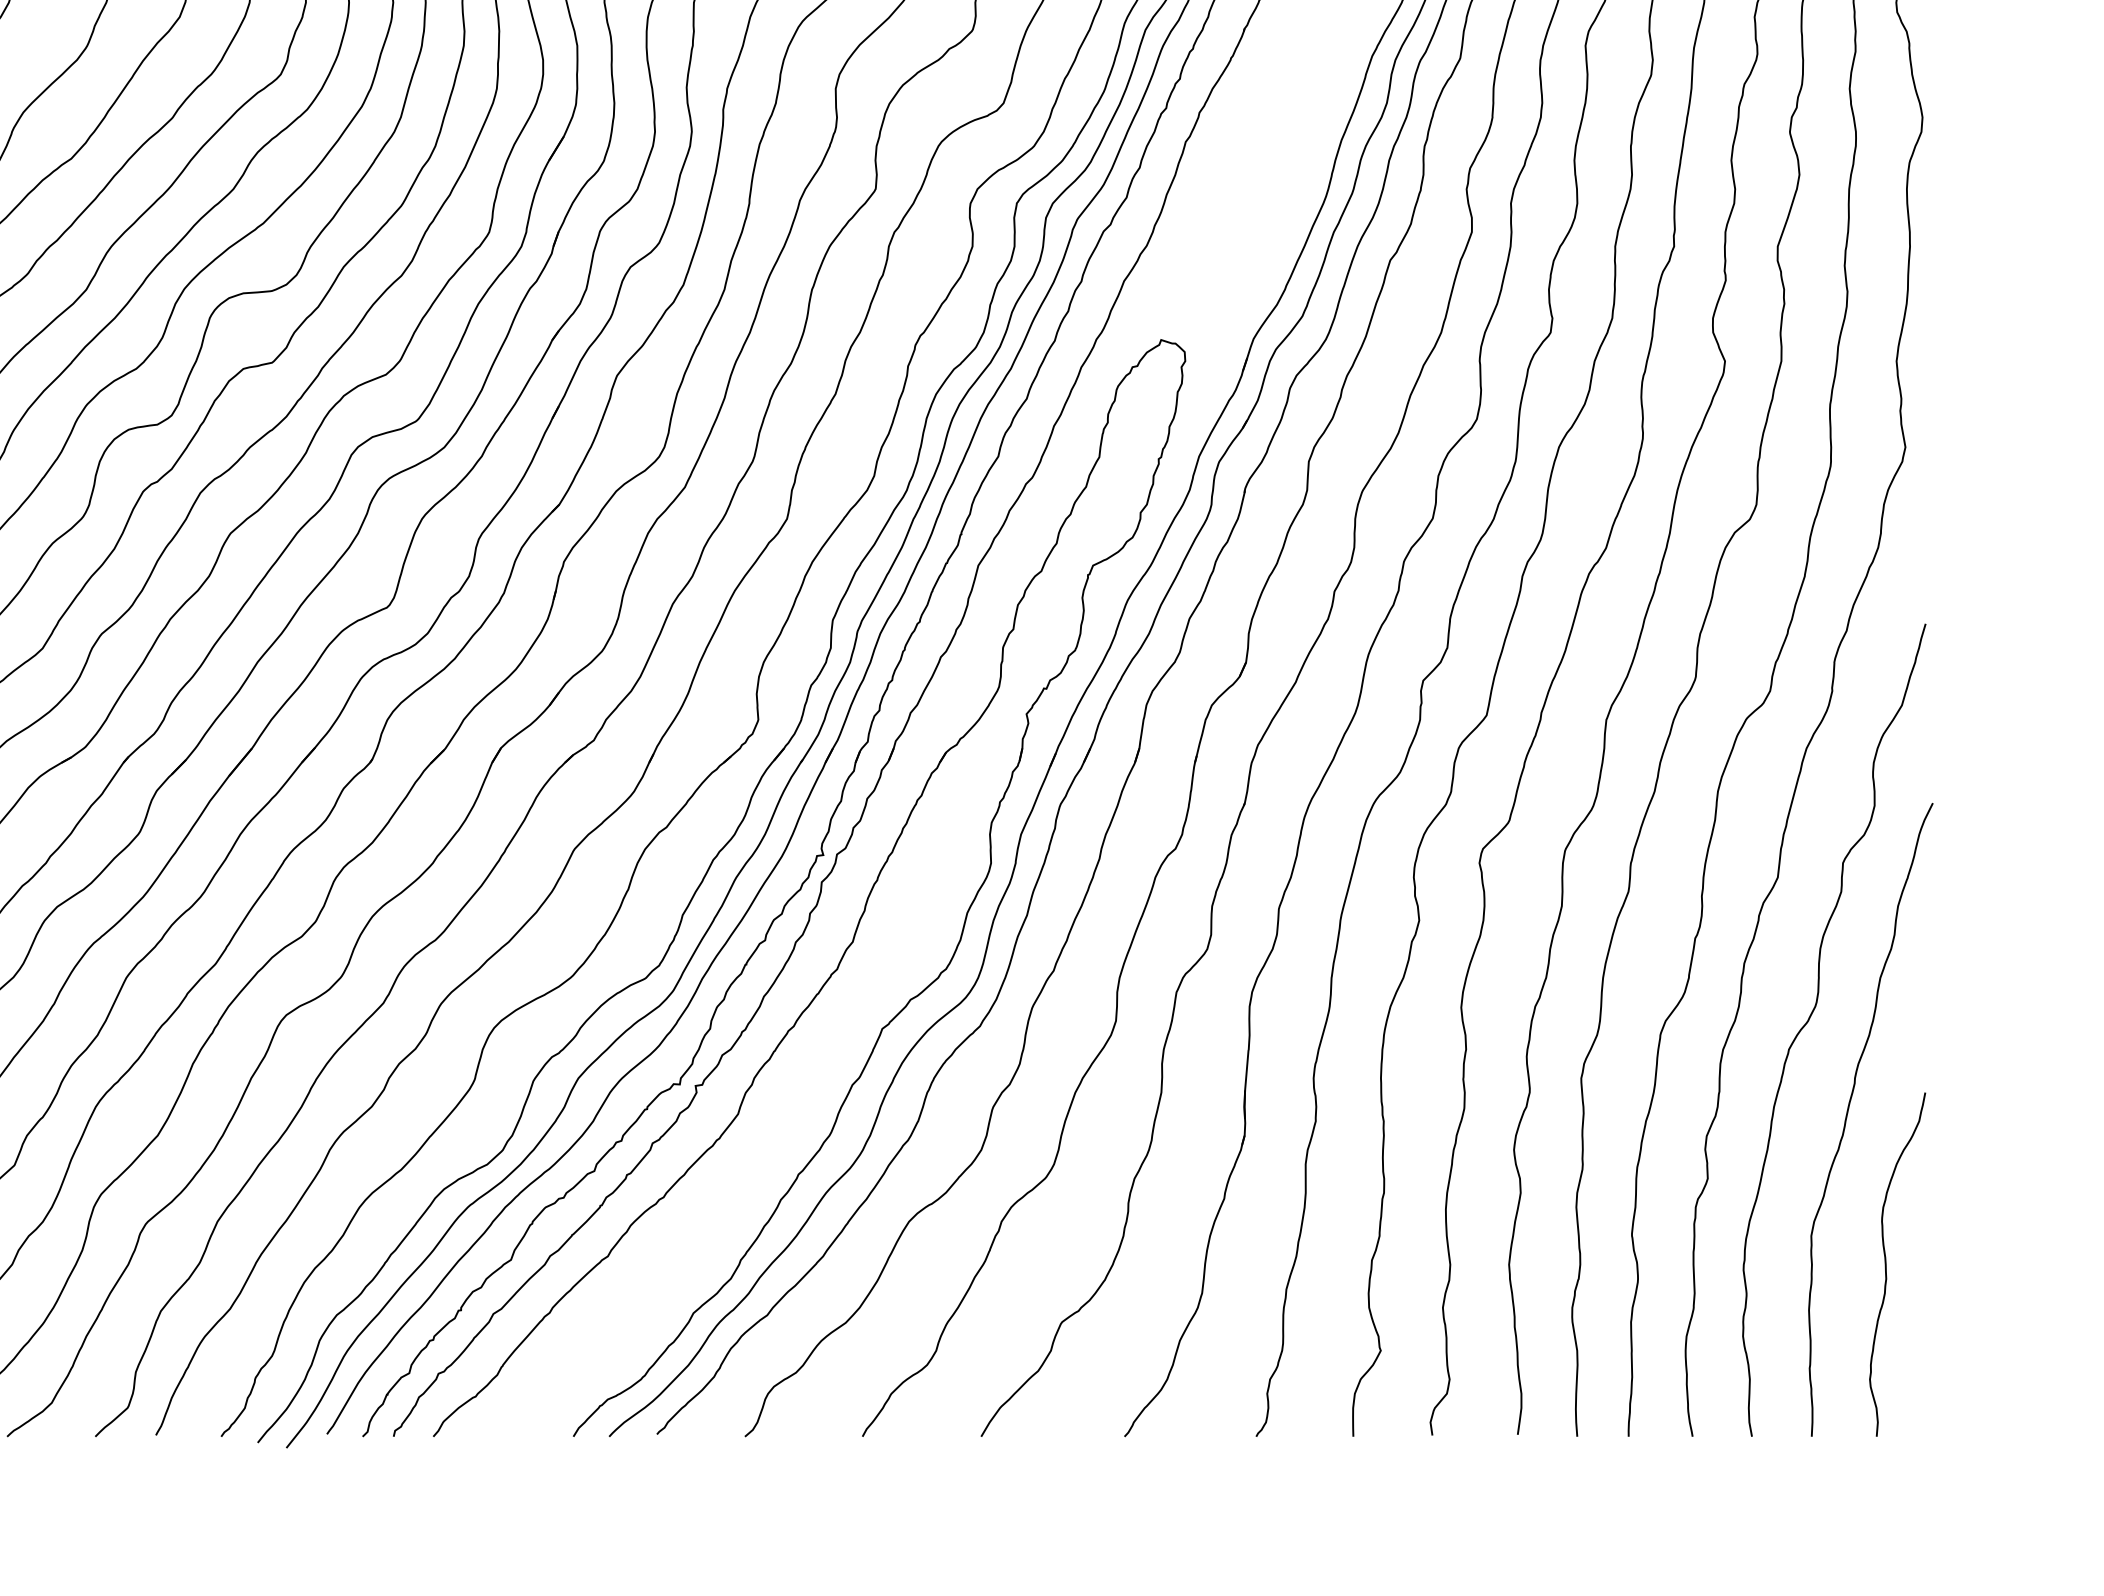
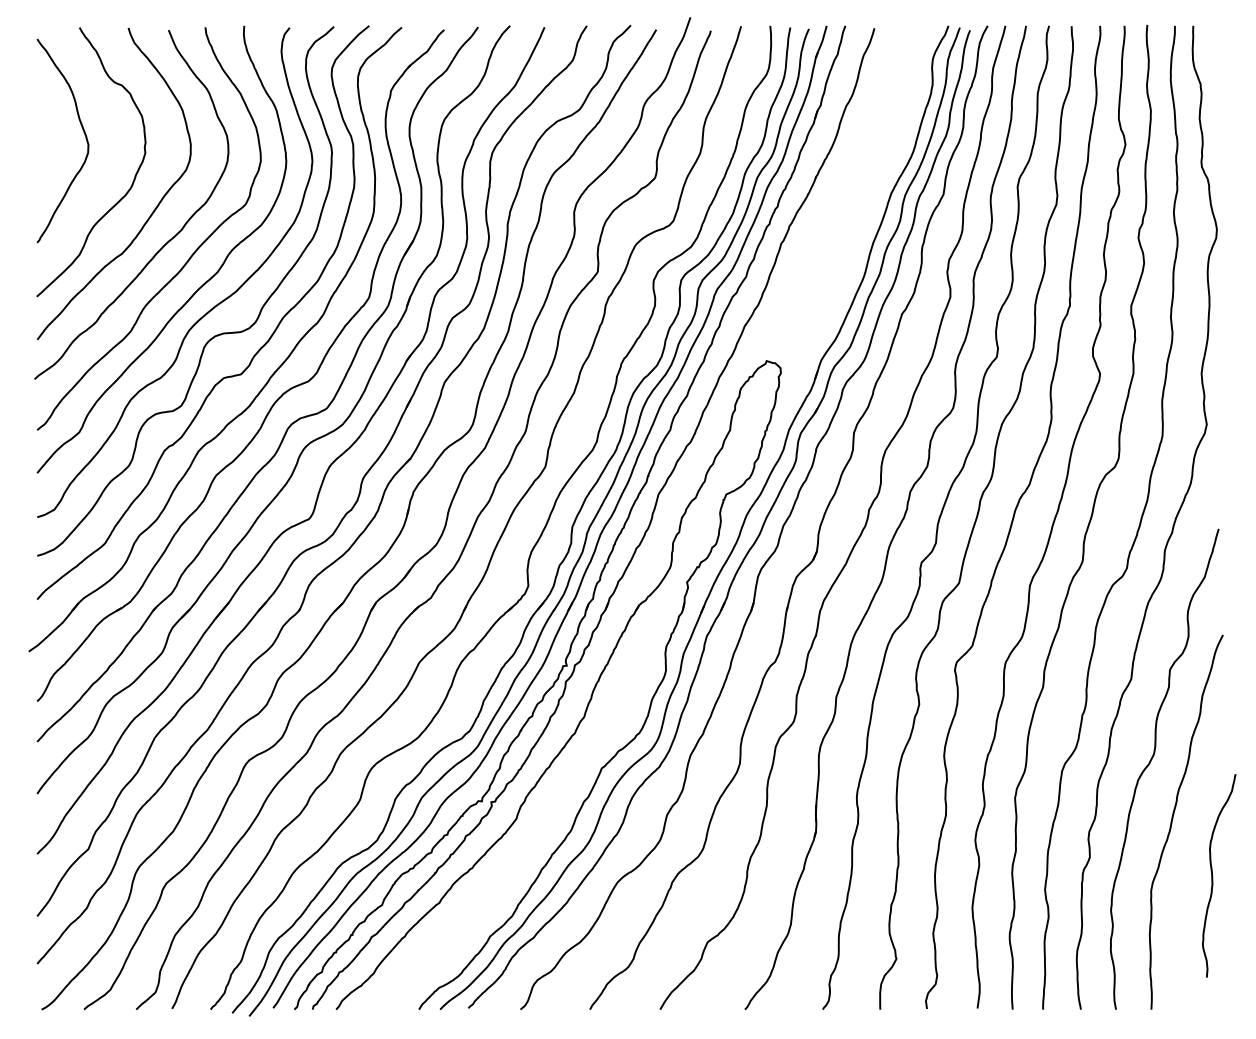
curve: (1887, 1263) -> (1213, 875), moved

